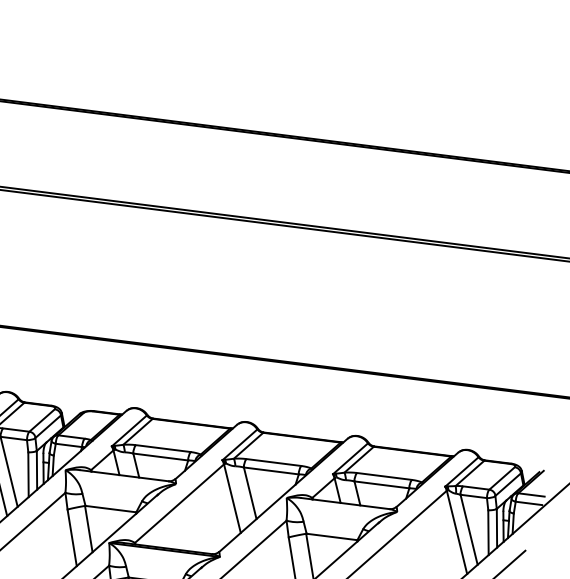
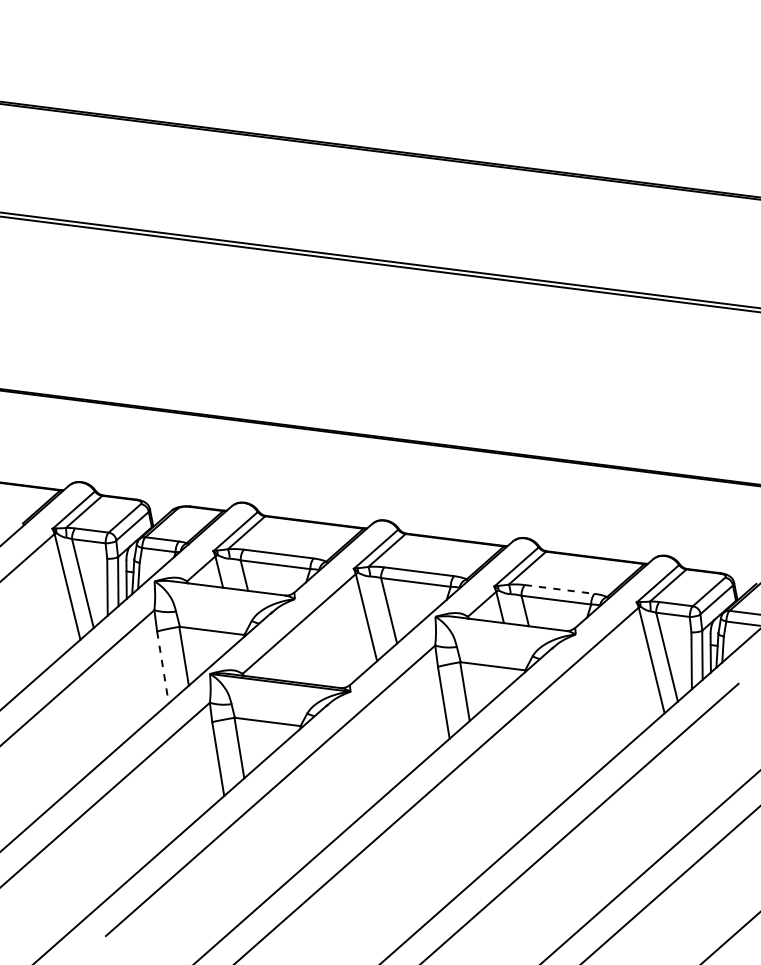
line: (385, 476) -> (560, 589), solid -> dashed
line: (72, 537) -> (163, 667), solid -> dashed

